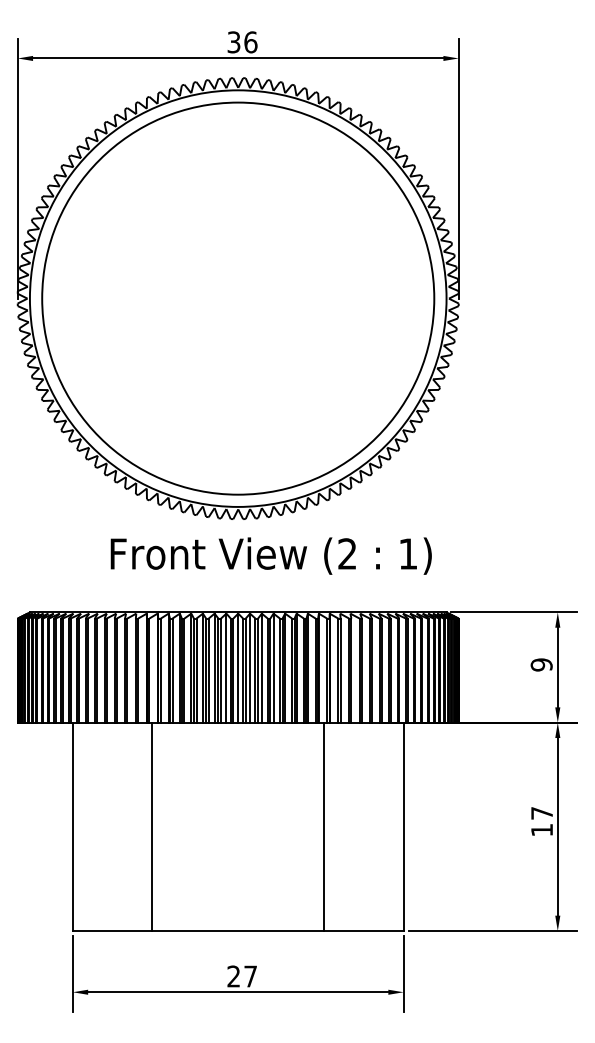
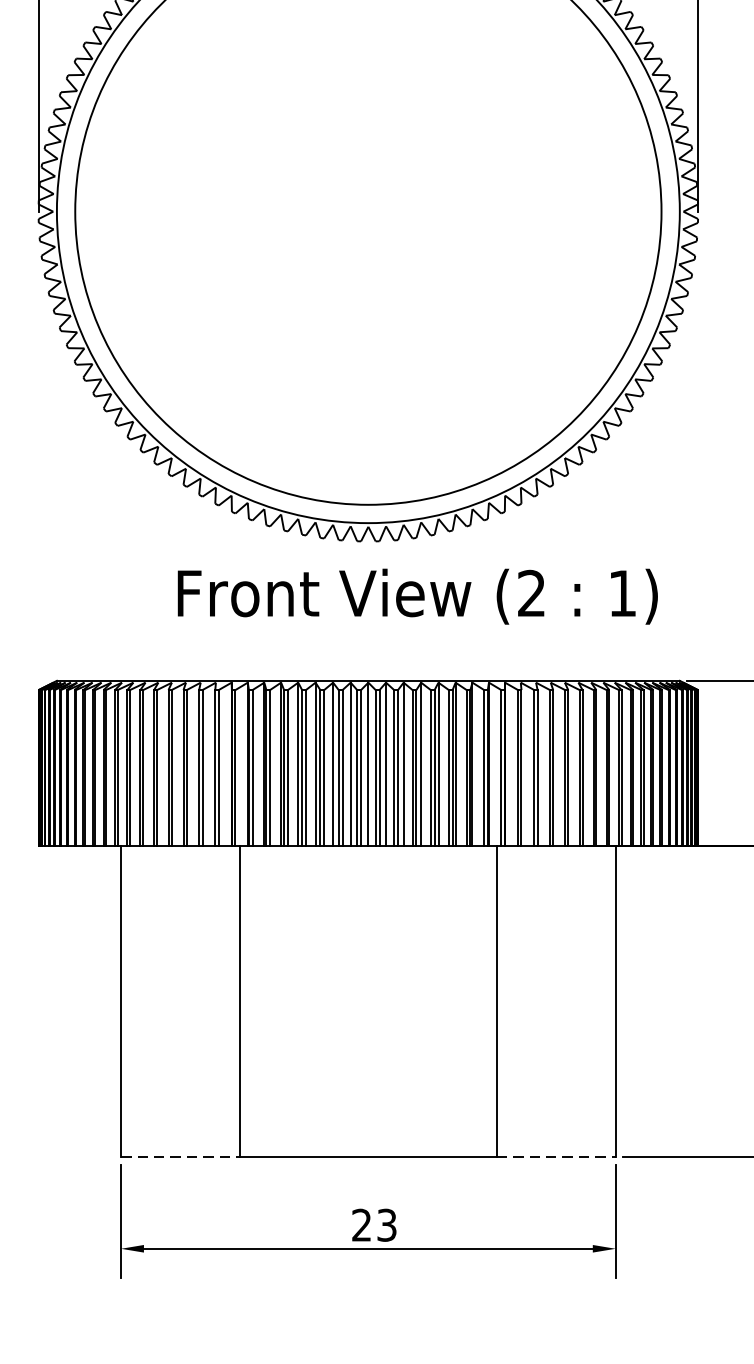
line: (112, 930) -> (180, 1156), solid -> dashed
line: (363, 930) -> (555, 1156), solid -> dashed
text: (250, 976) -> (386, 1225), 27 -> 23

